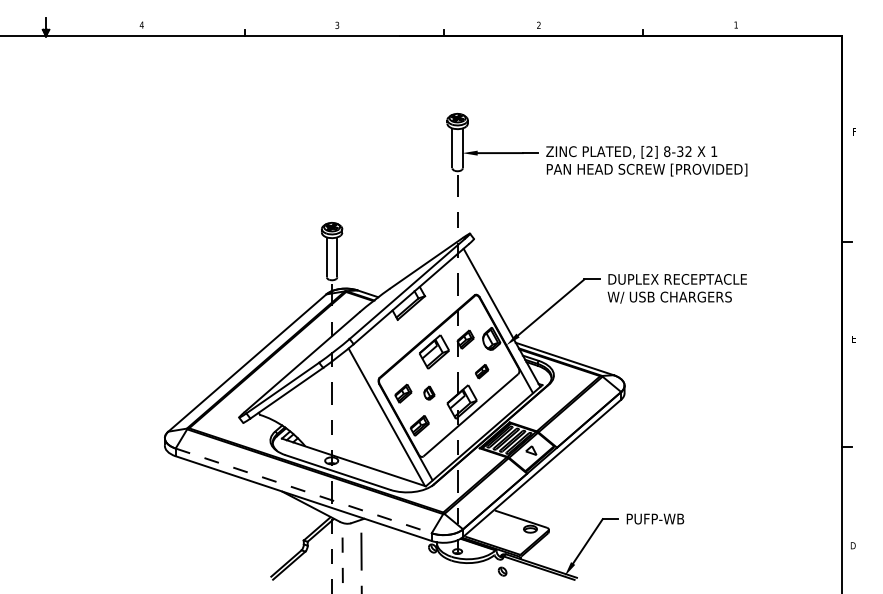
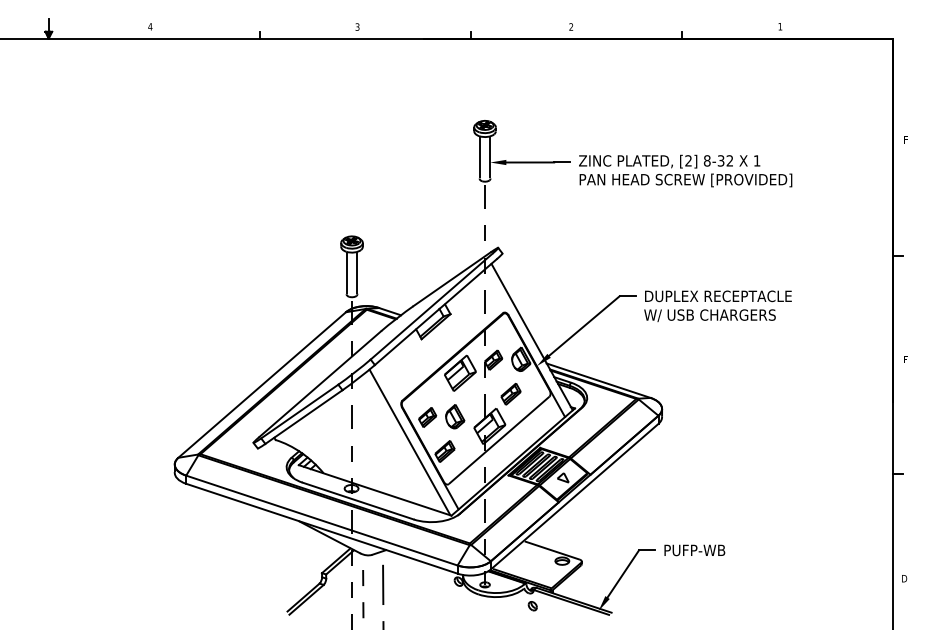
part: (481, 371) -> (510, 393), size x1.43
part: (429, 392) -> (455, 416), size x1.67
line: (303, 490) -> (321, 520), dashed -> solid

